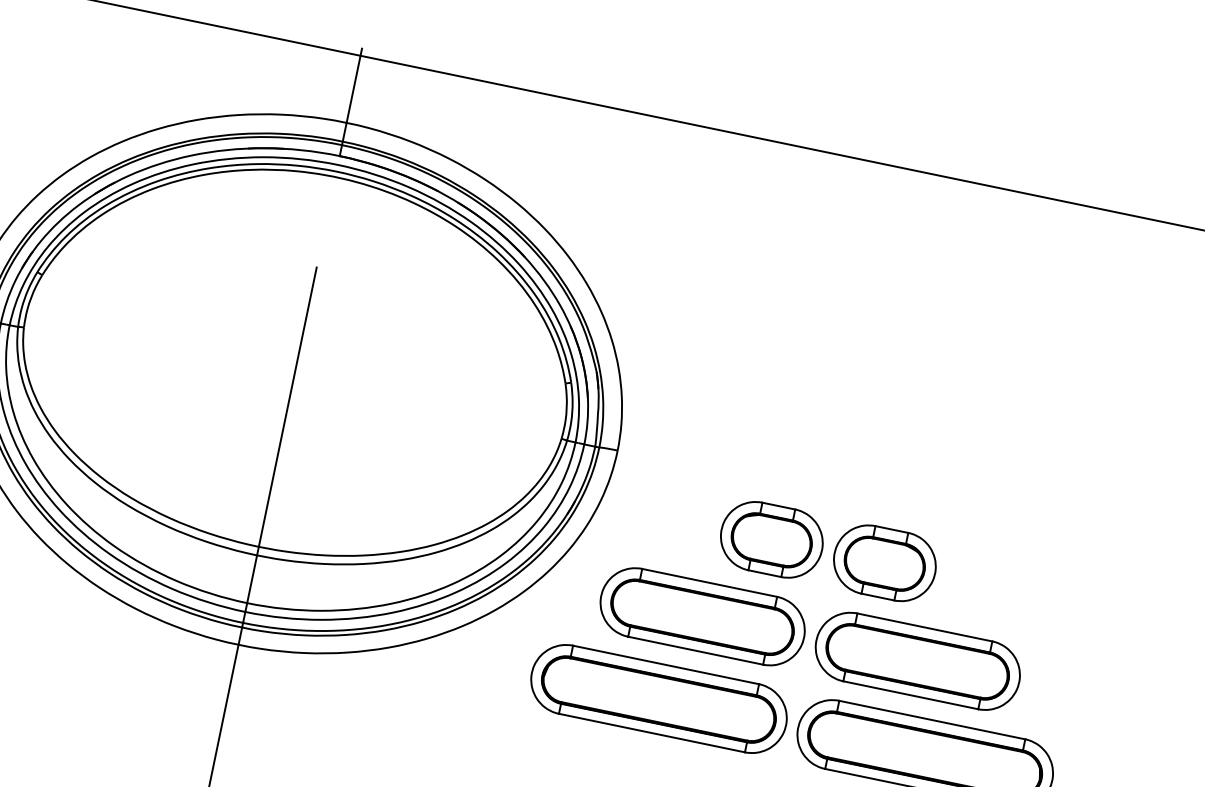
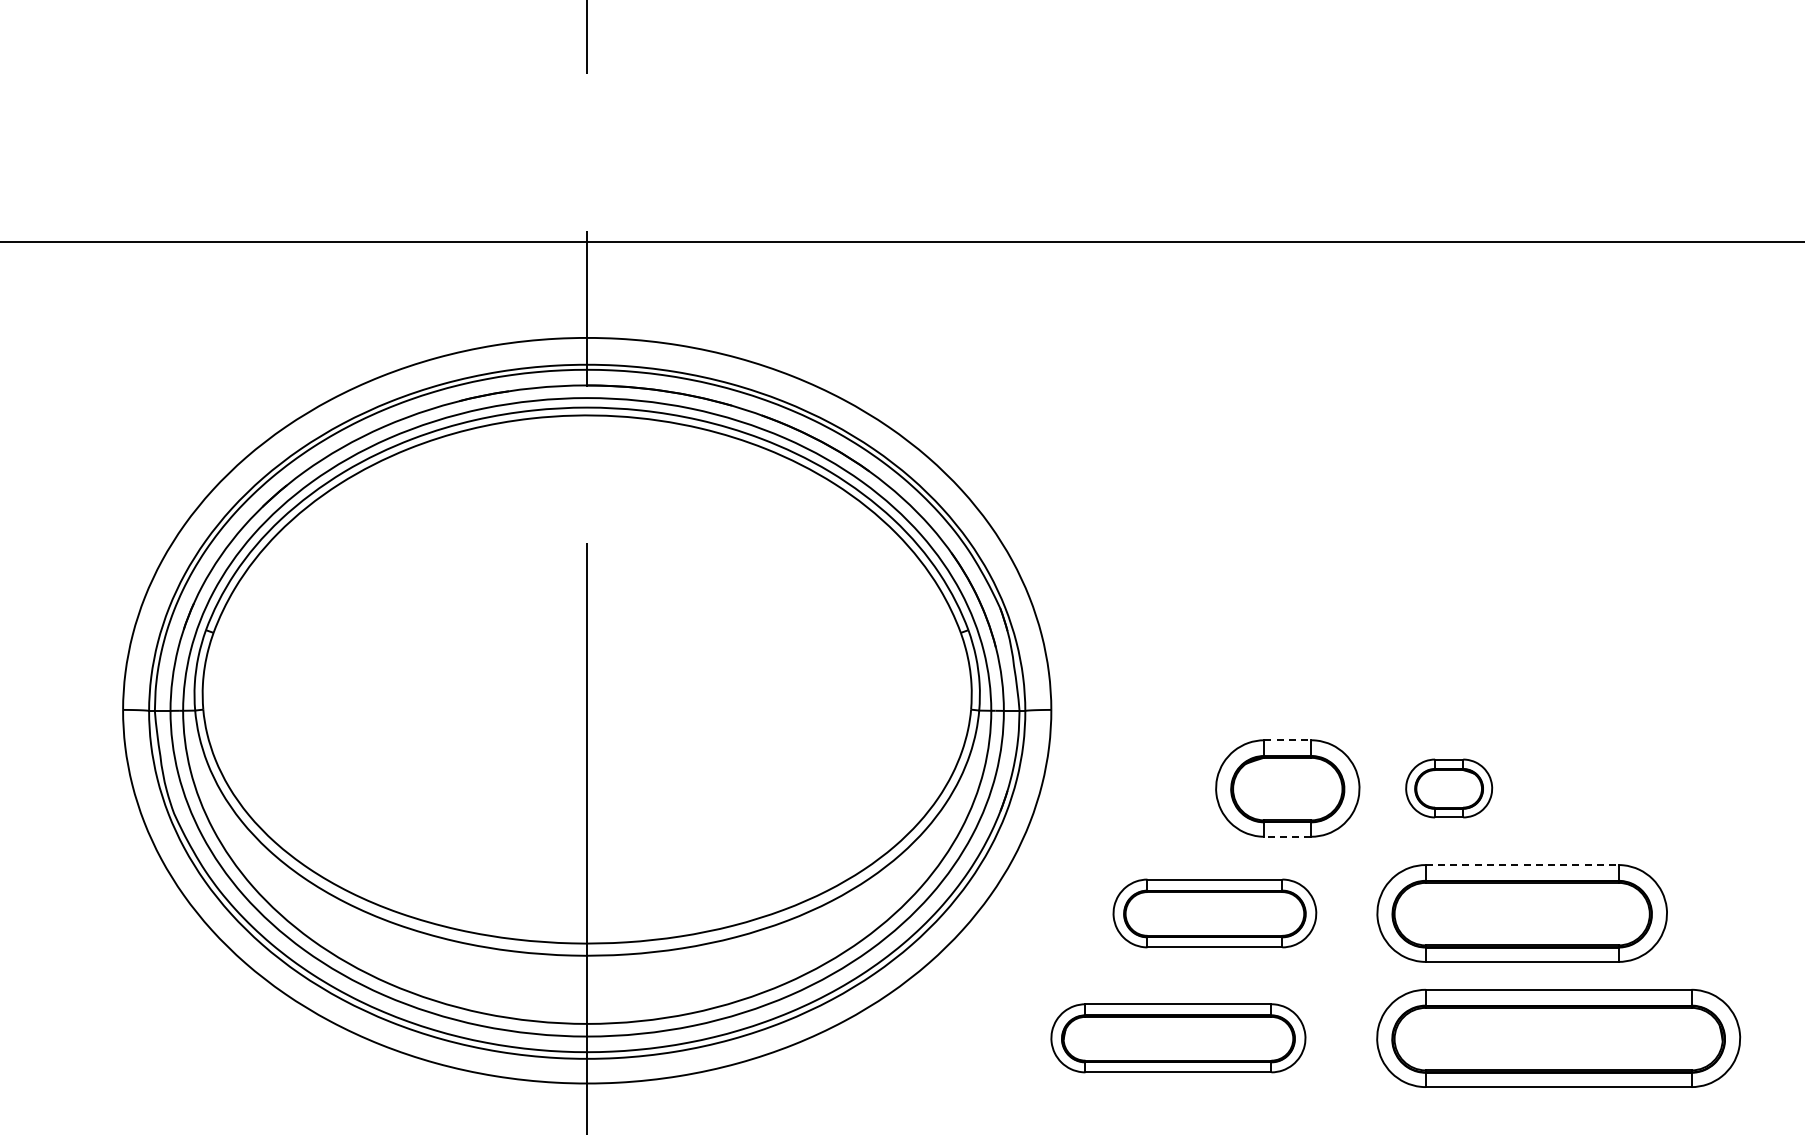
line: (779, 506) -> (1288, 740), solid -> dashed
part: (884, 563) -> (1448, 788), size x0.6
line: (764, 573) -> (1287, 836), solid -> dashed
part: (702, 616) -> (1214, 913), size x0.7
line: (925, 627) -> (1522, 865), solid -> dashed
part: (659, 698) -> (1178, 1037), size x0.7

